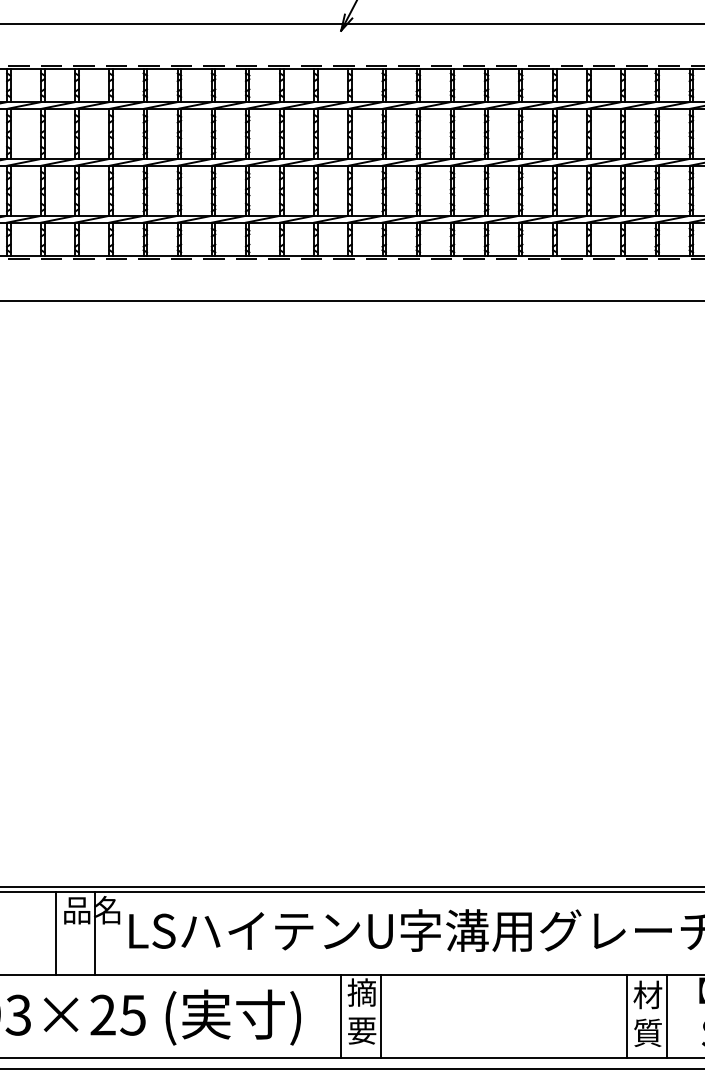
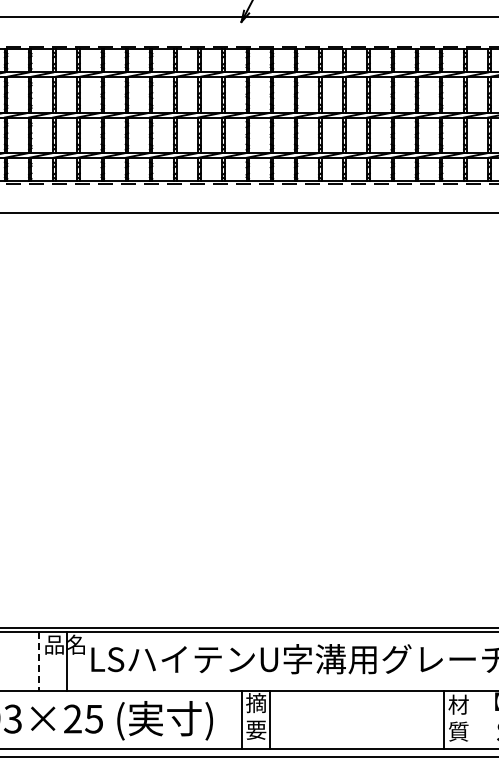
line: (55, 933) -> (39, 661), solid -> dashed
line: (667, 1015) -> (472, 719), removed

